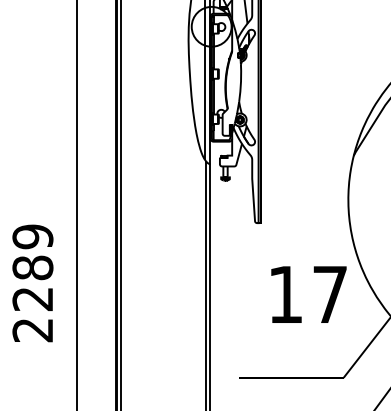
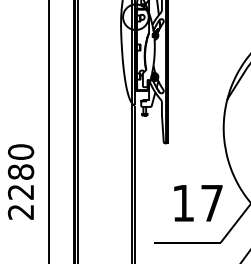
text: (33, 237) -> (21, 152), 2289 -> 2280
text: (309, 294) -> (198, 203), moved

